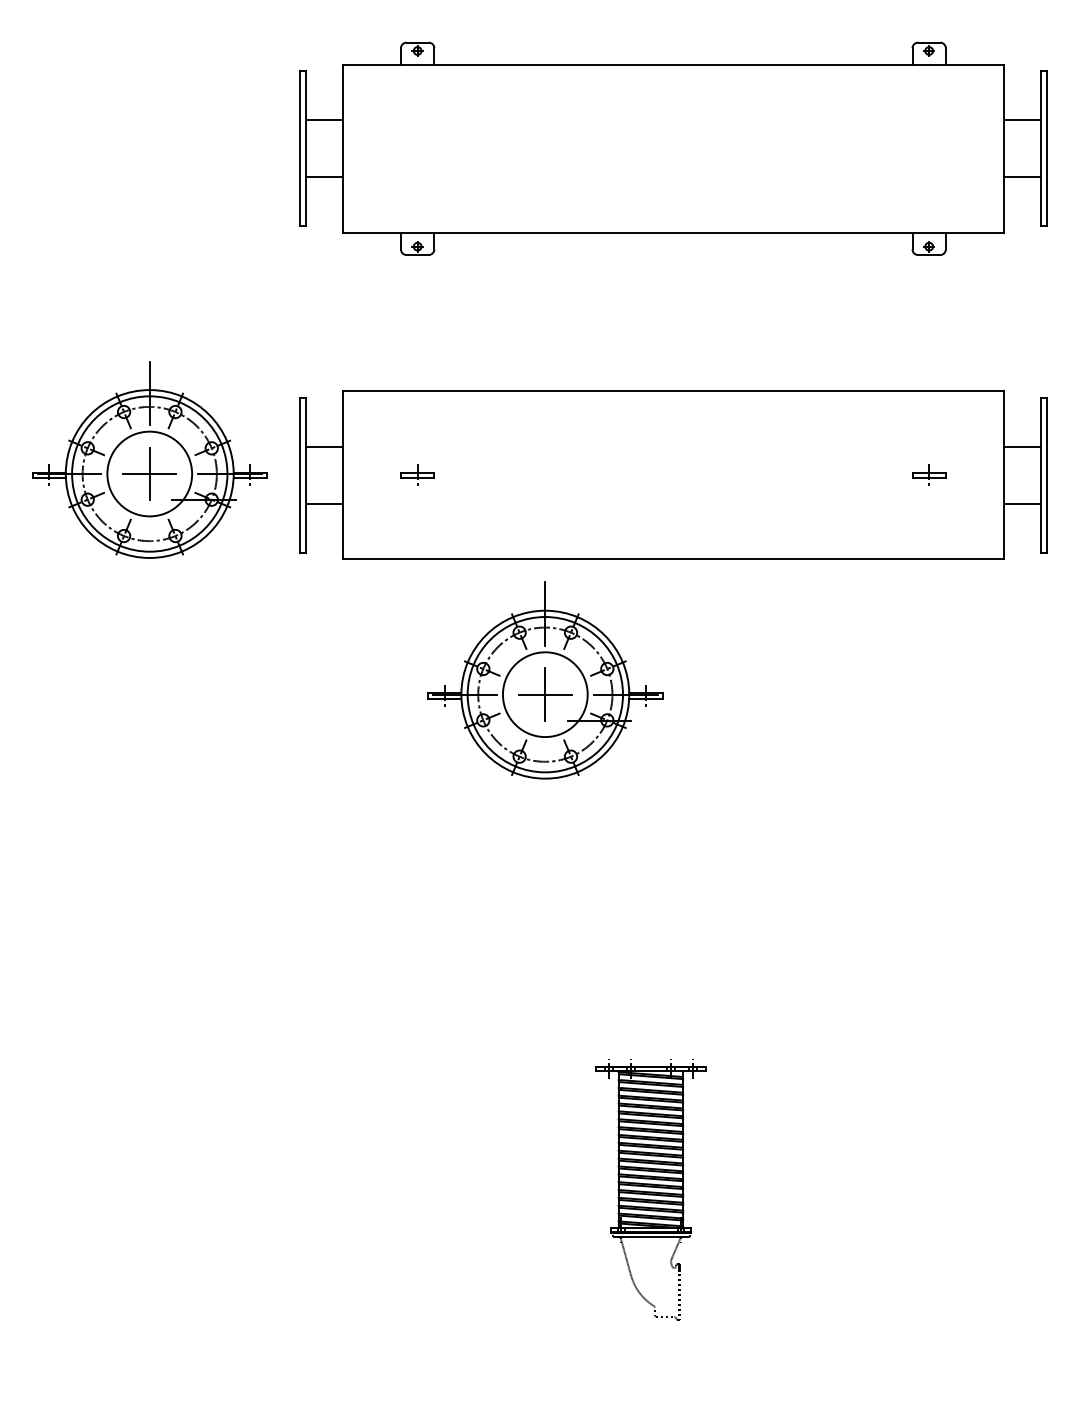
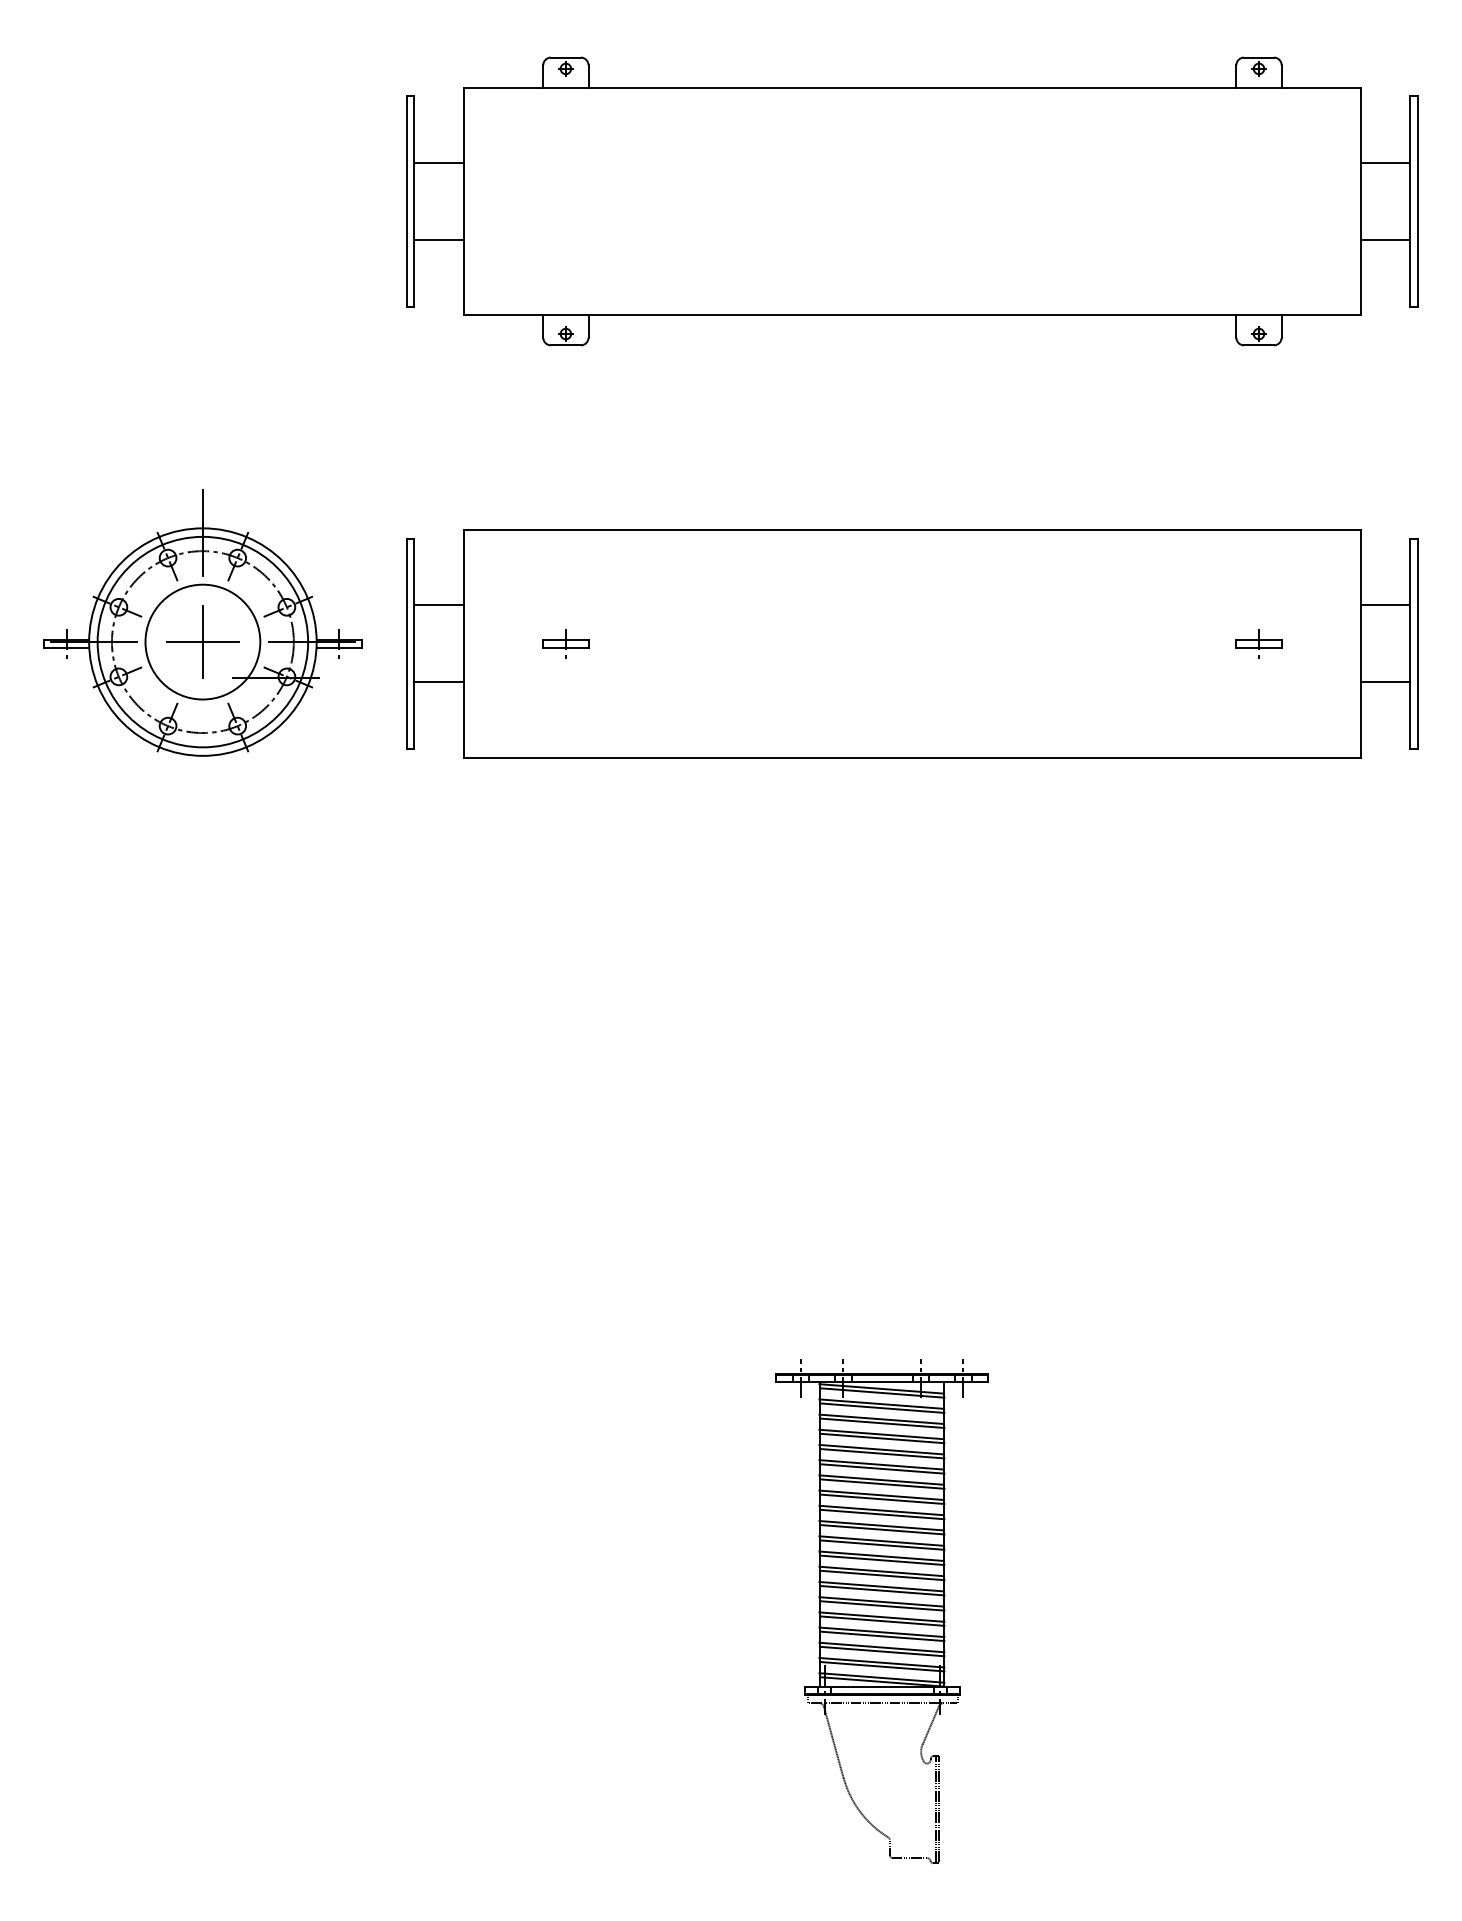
part: (545, 680) -> (738, 921), removed
part: (650, 1189) -> (881, 1611), size x1.43

